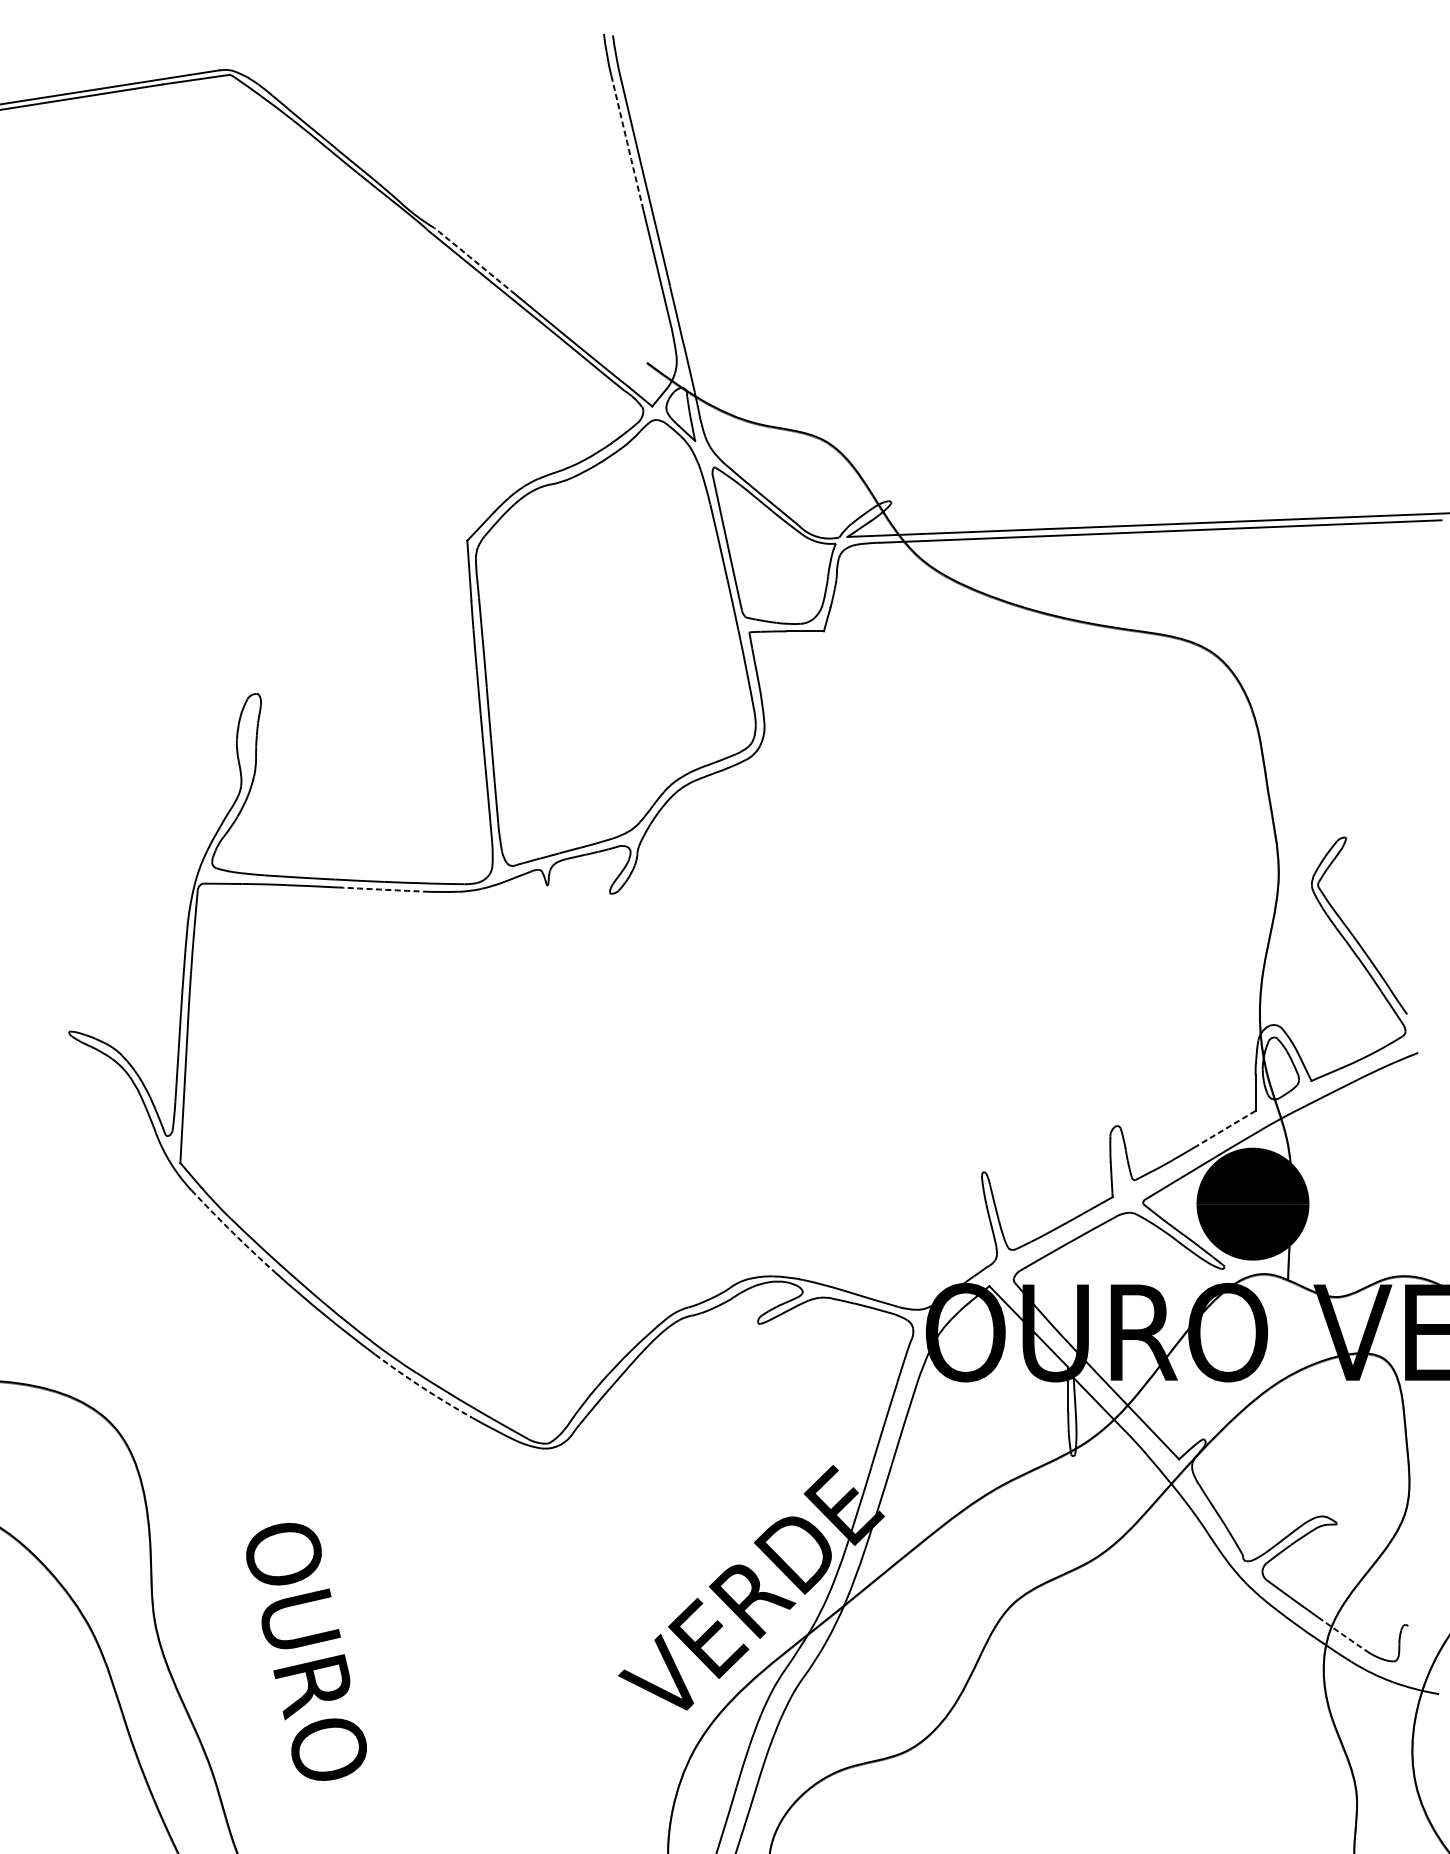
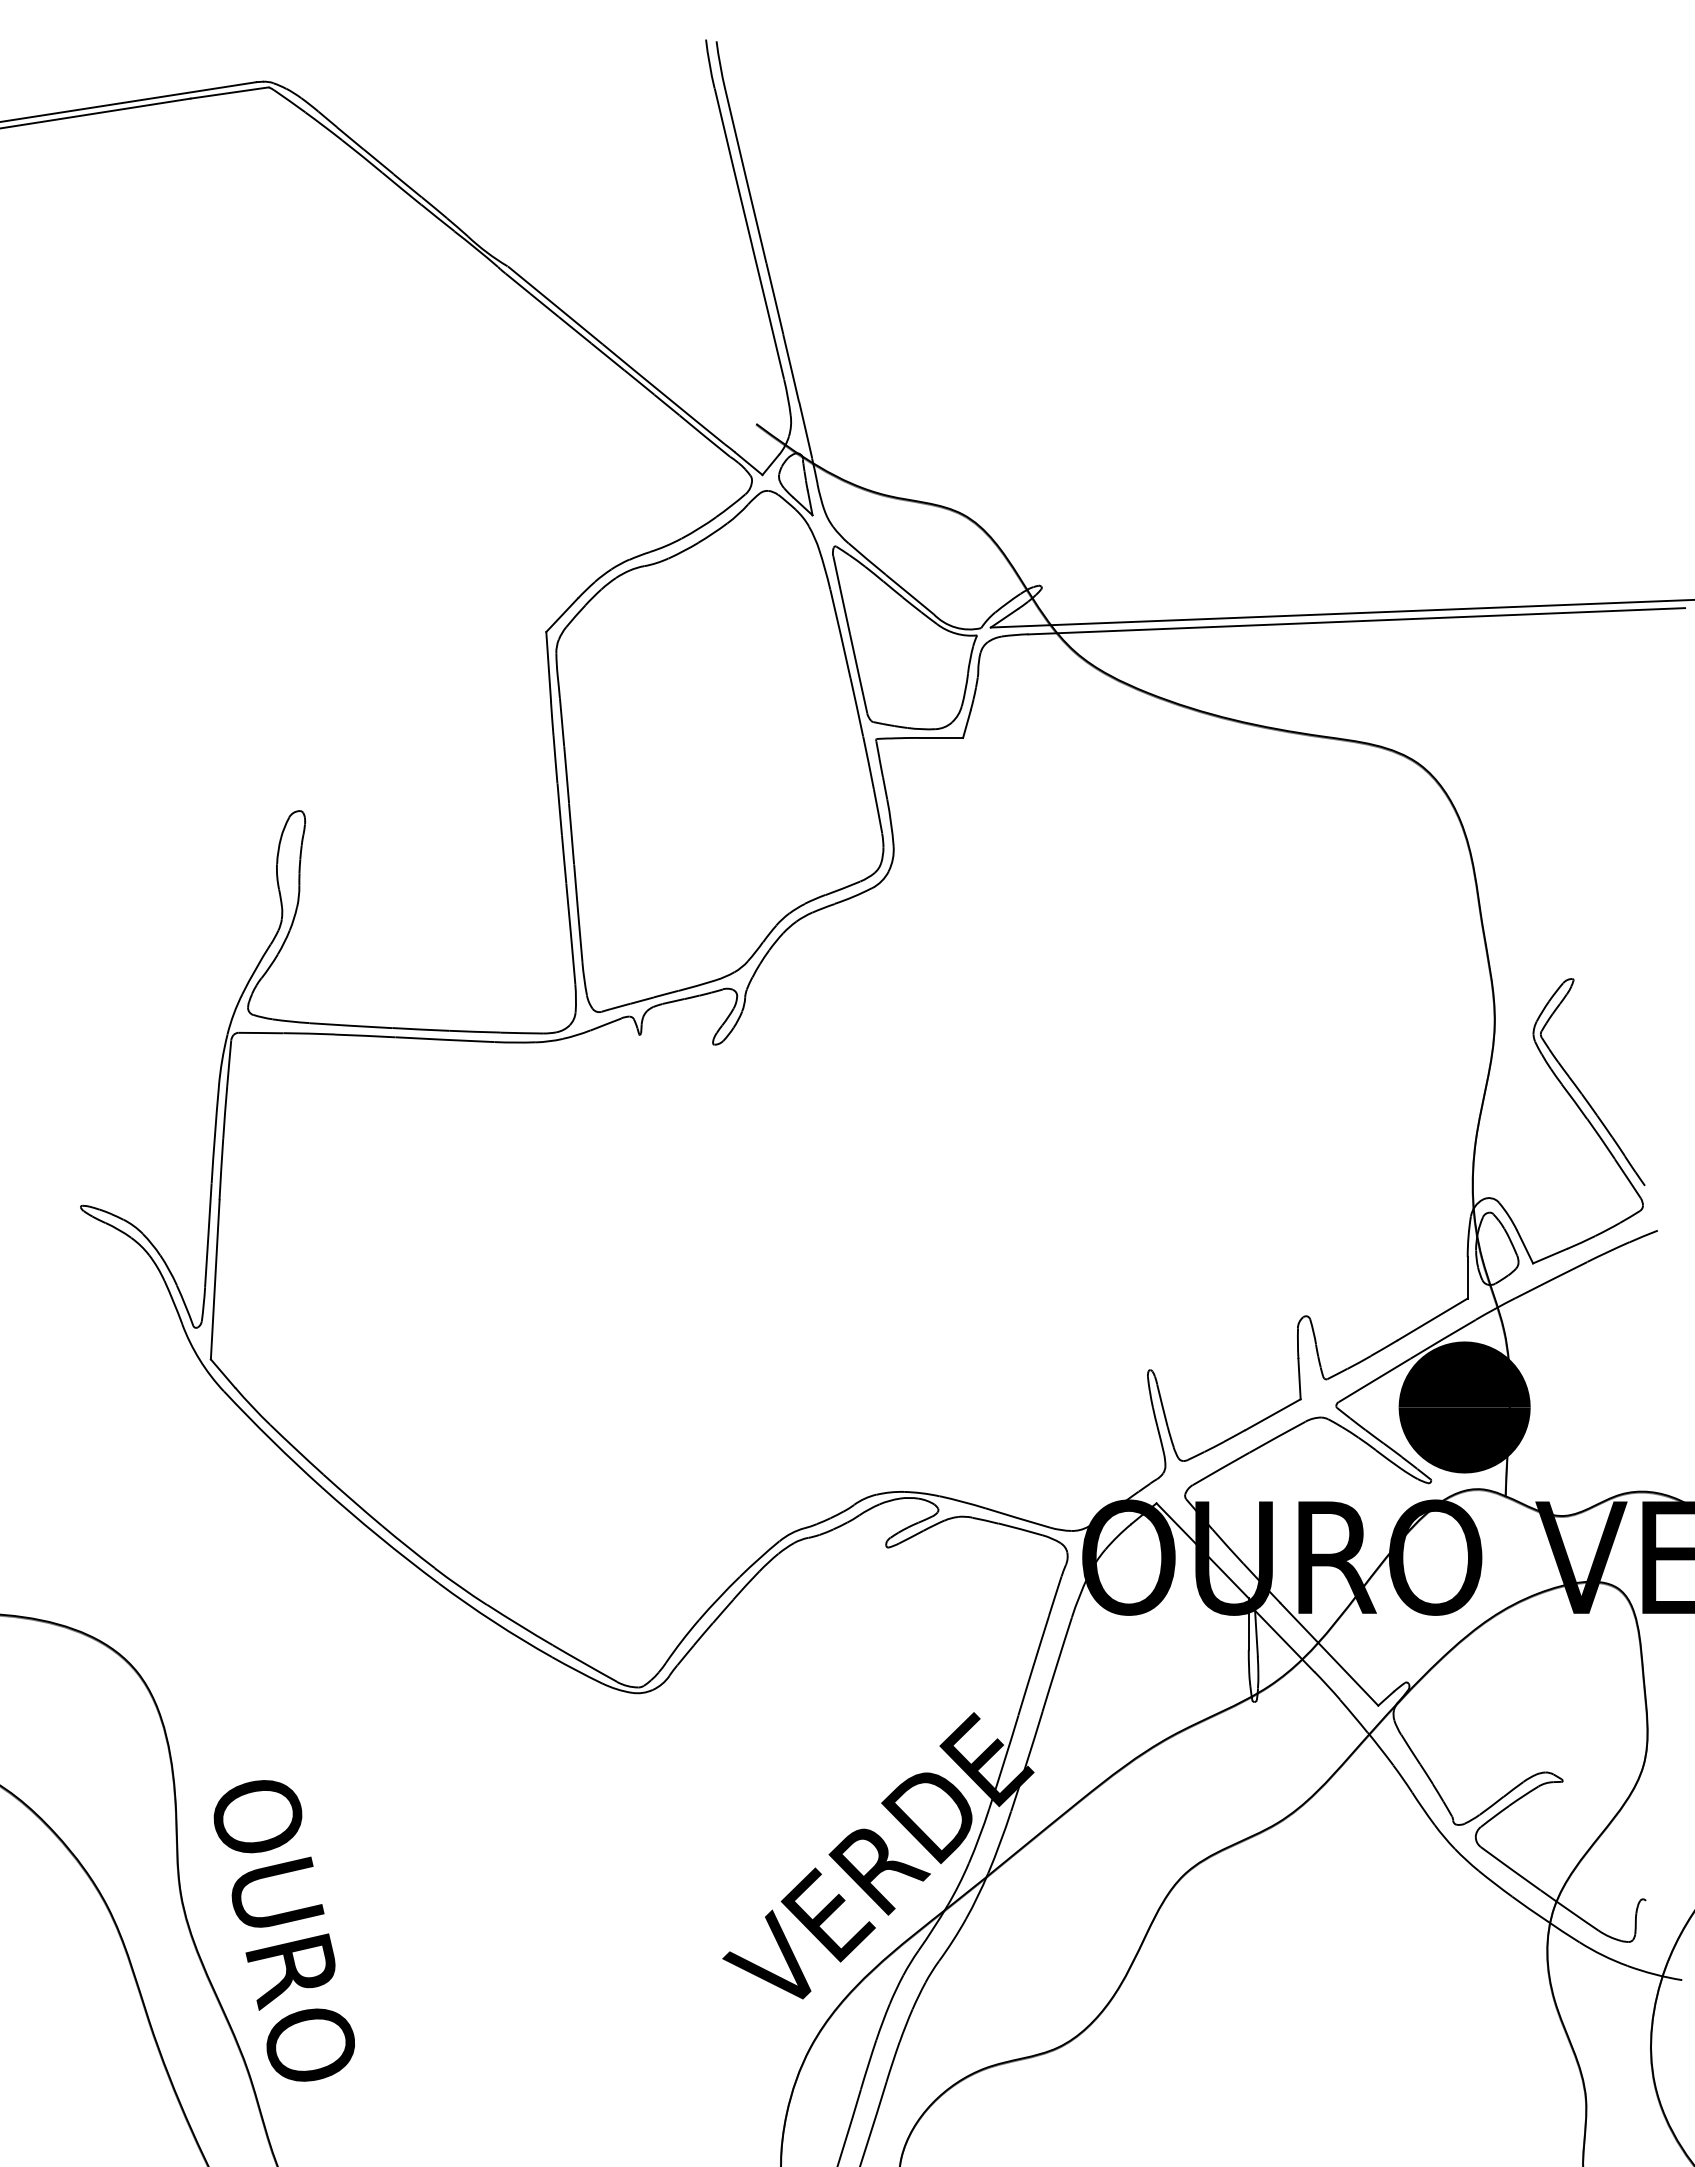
arc: (627, 142) -> (733, 166), dashed -> solid
arc: (475, 261) -> (555, 305), dashed -> solid
arc: (381, 889) -> (445, 1039), dashed -> solid
line: (1225, 1128) -> (1432, 1319), dashed -> solid
arc: (233, 1232) -> (272, 1440), dashed -> solid
arc: (423, 1388) -> (494, 1622), dashed -> solid
arc: (1342, 1634) -> (1569, 1910), dashed -> solid
text: (305, 1651) -> (283, 1930), moved

